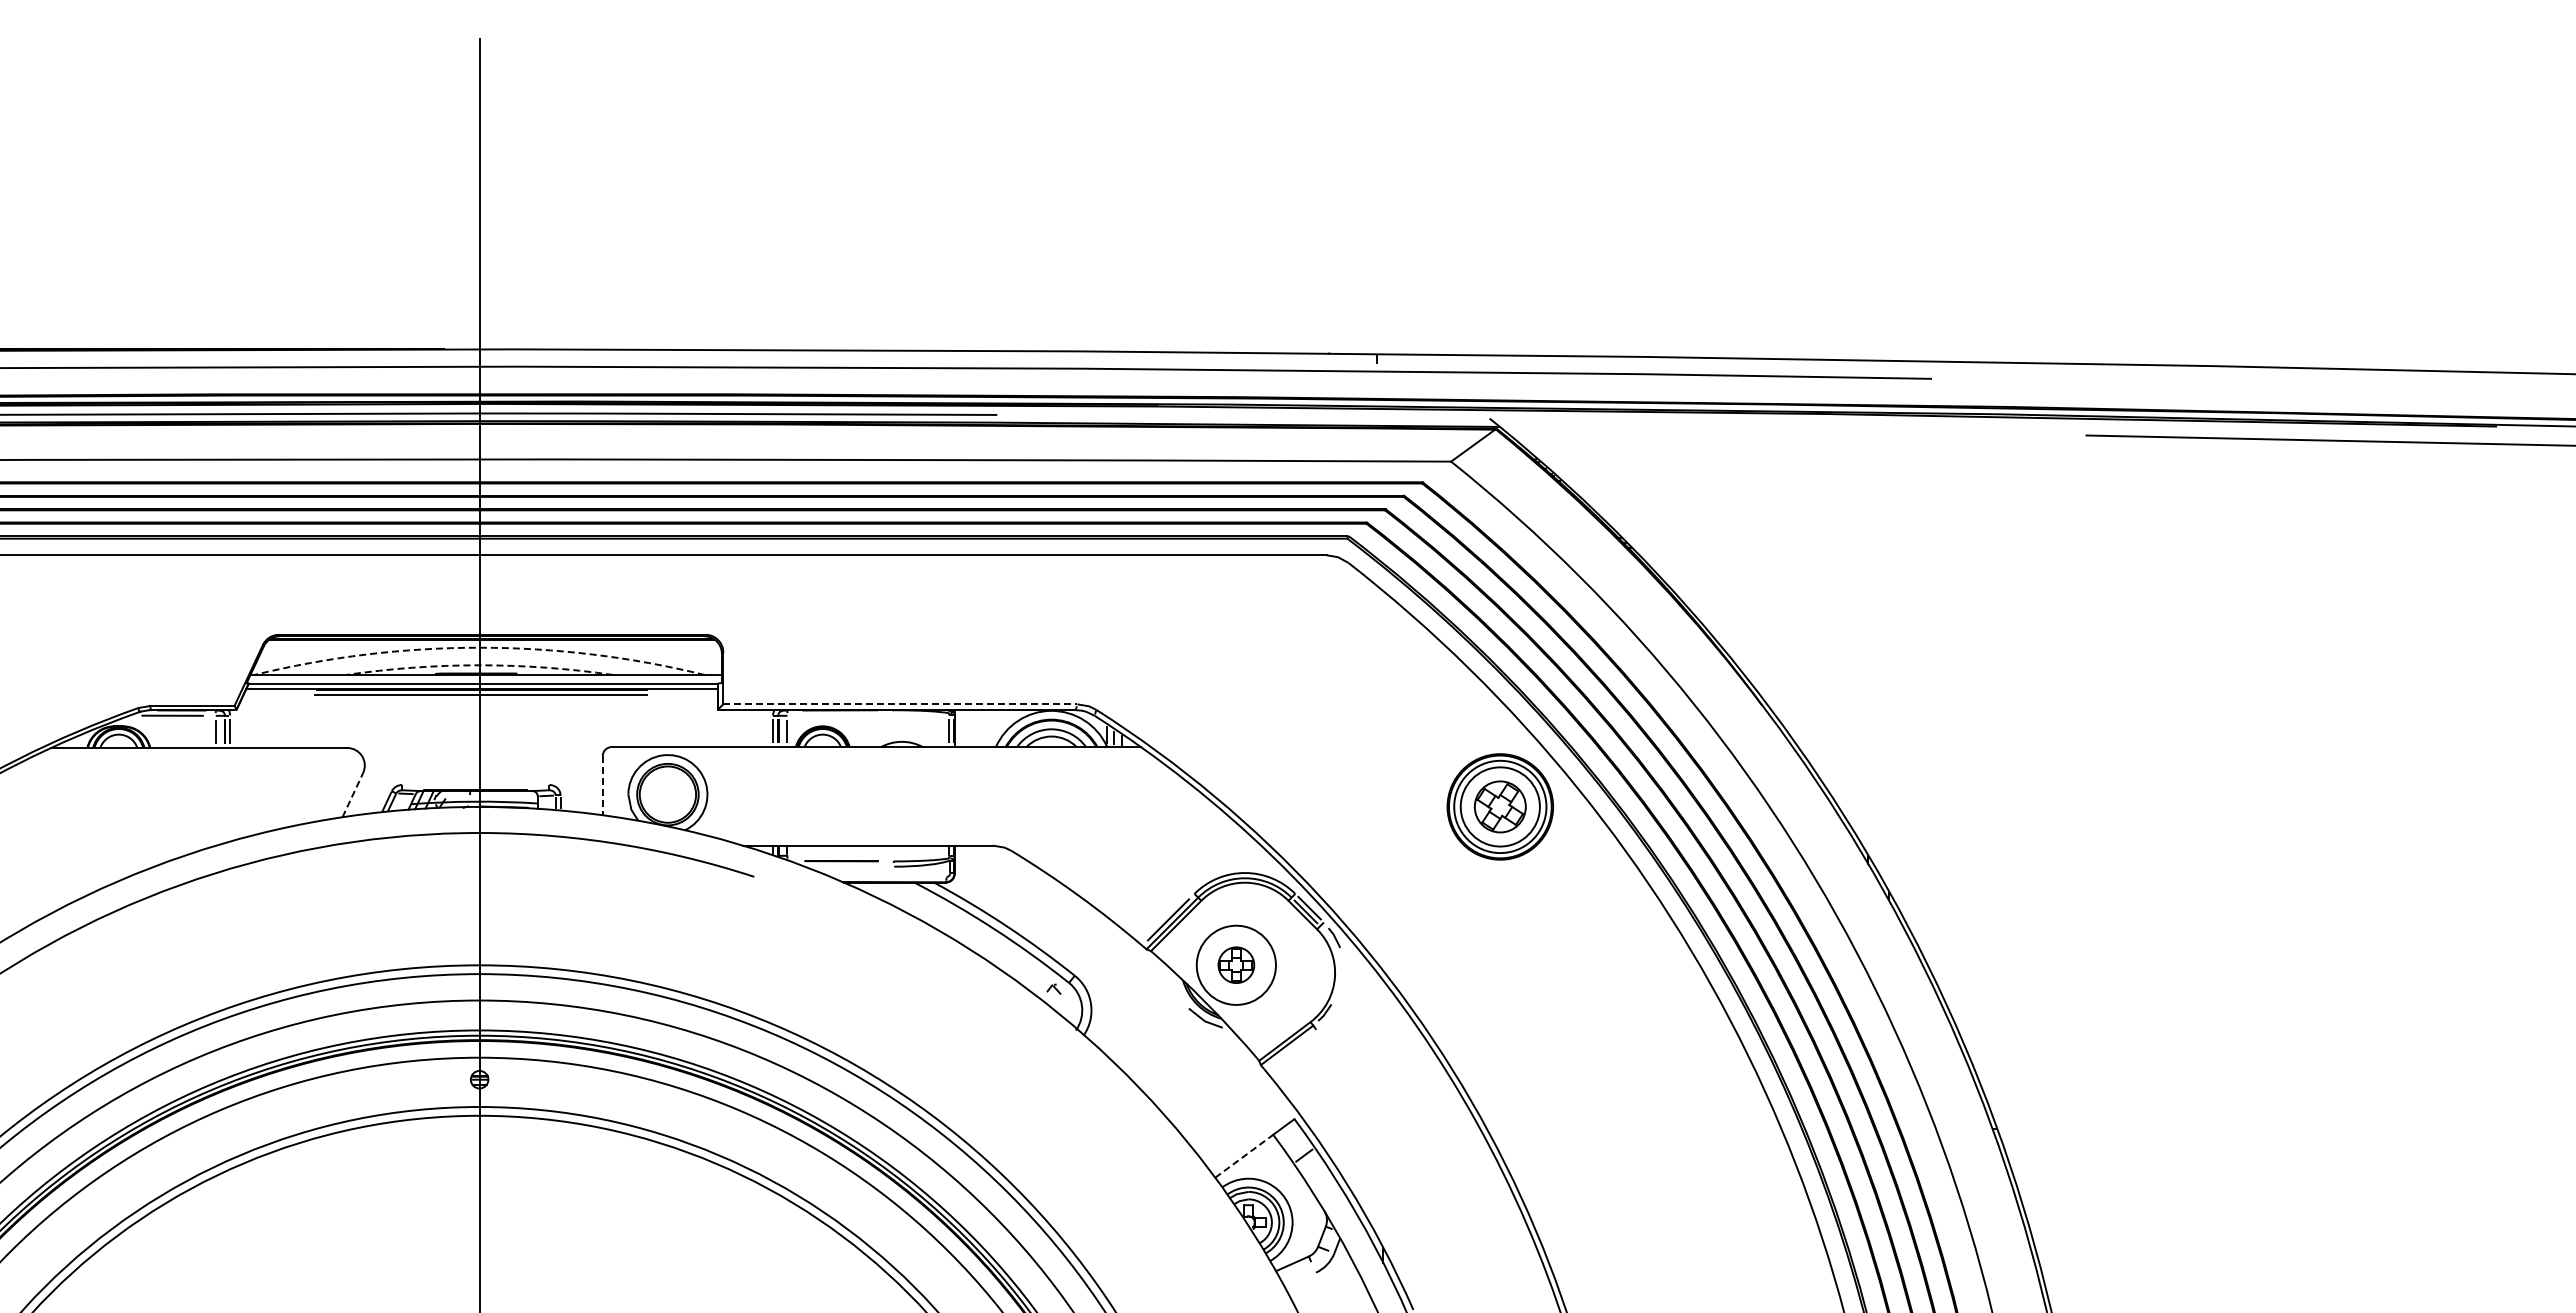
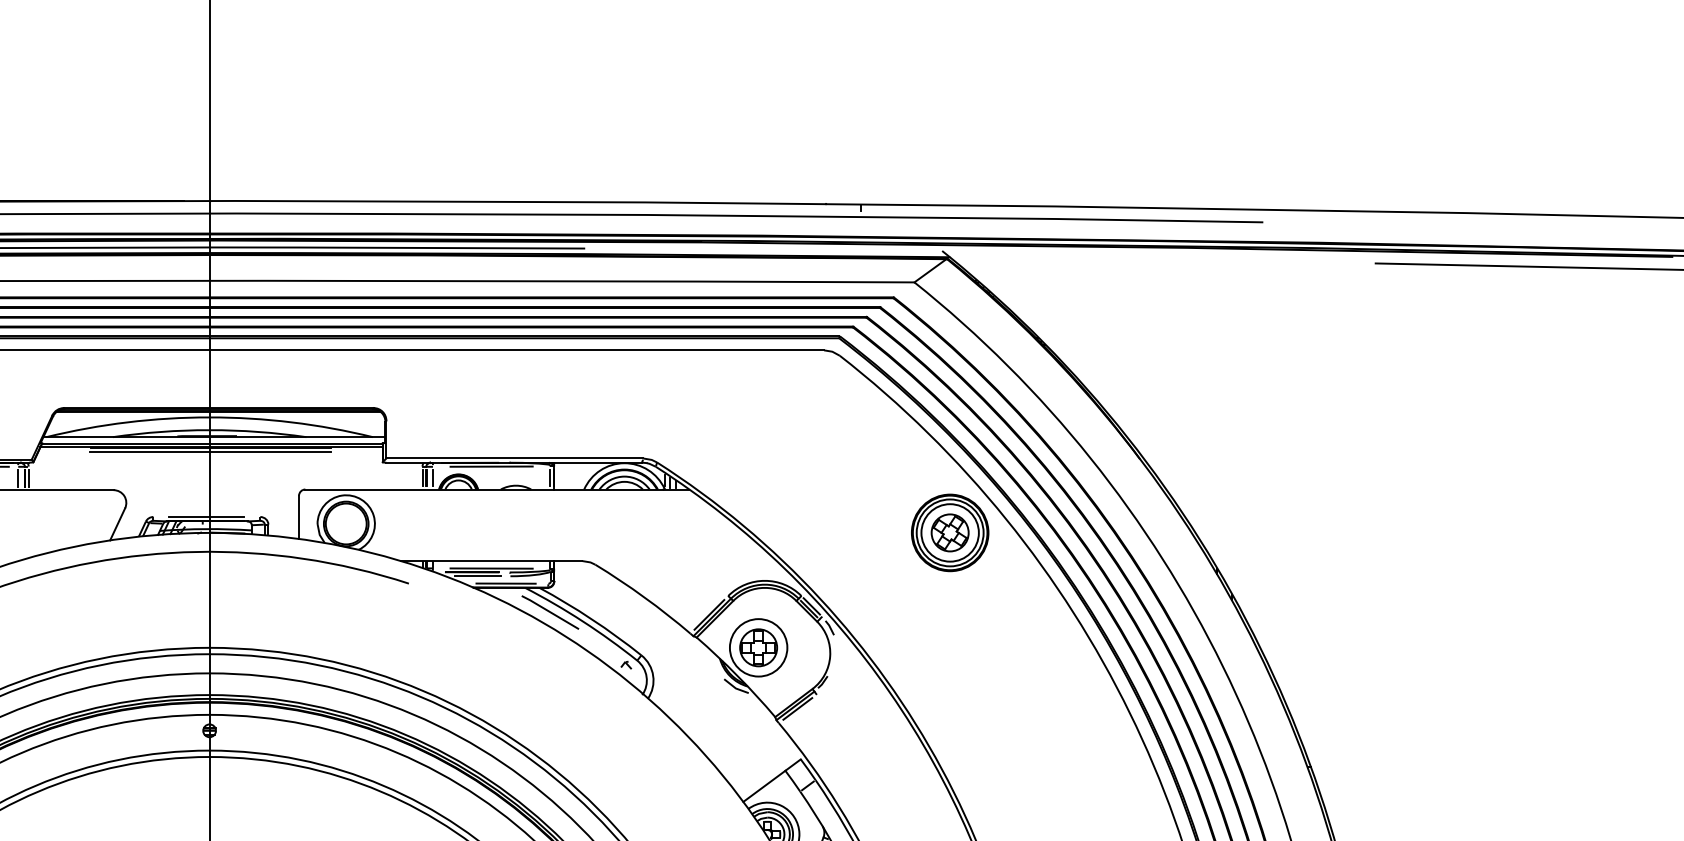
arc: (479, 647) -> (209, 417), dashed -> solid
arc: (479, 665) -> (209, 430), dashed -> solid
line: (900, 704) -> (514, 458), dashed -> solid
line: (867, 715) -> (491, 466), added
line: (475, 785) -> (206, 517), added
line: (602, 785) -> (298, 517), dashed -> solid
line: (353, 794) -> (118, 523), dashed -> solid
line: (867, 855) -> (491, 568), added
line: (849, 866) -> (477, 576), added
line: (888, 876) -> (506, 583), added
line: (948, 916) -> (549, 612), added
part: (1236, 964) -> (758, 647), size x1.43
line: (1290, 1049) -> (797, 708), added
line: (1244, 1155) -> (764, 785), dashed -> solid

